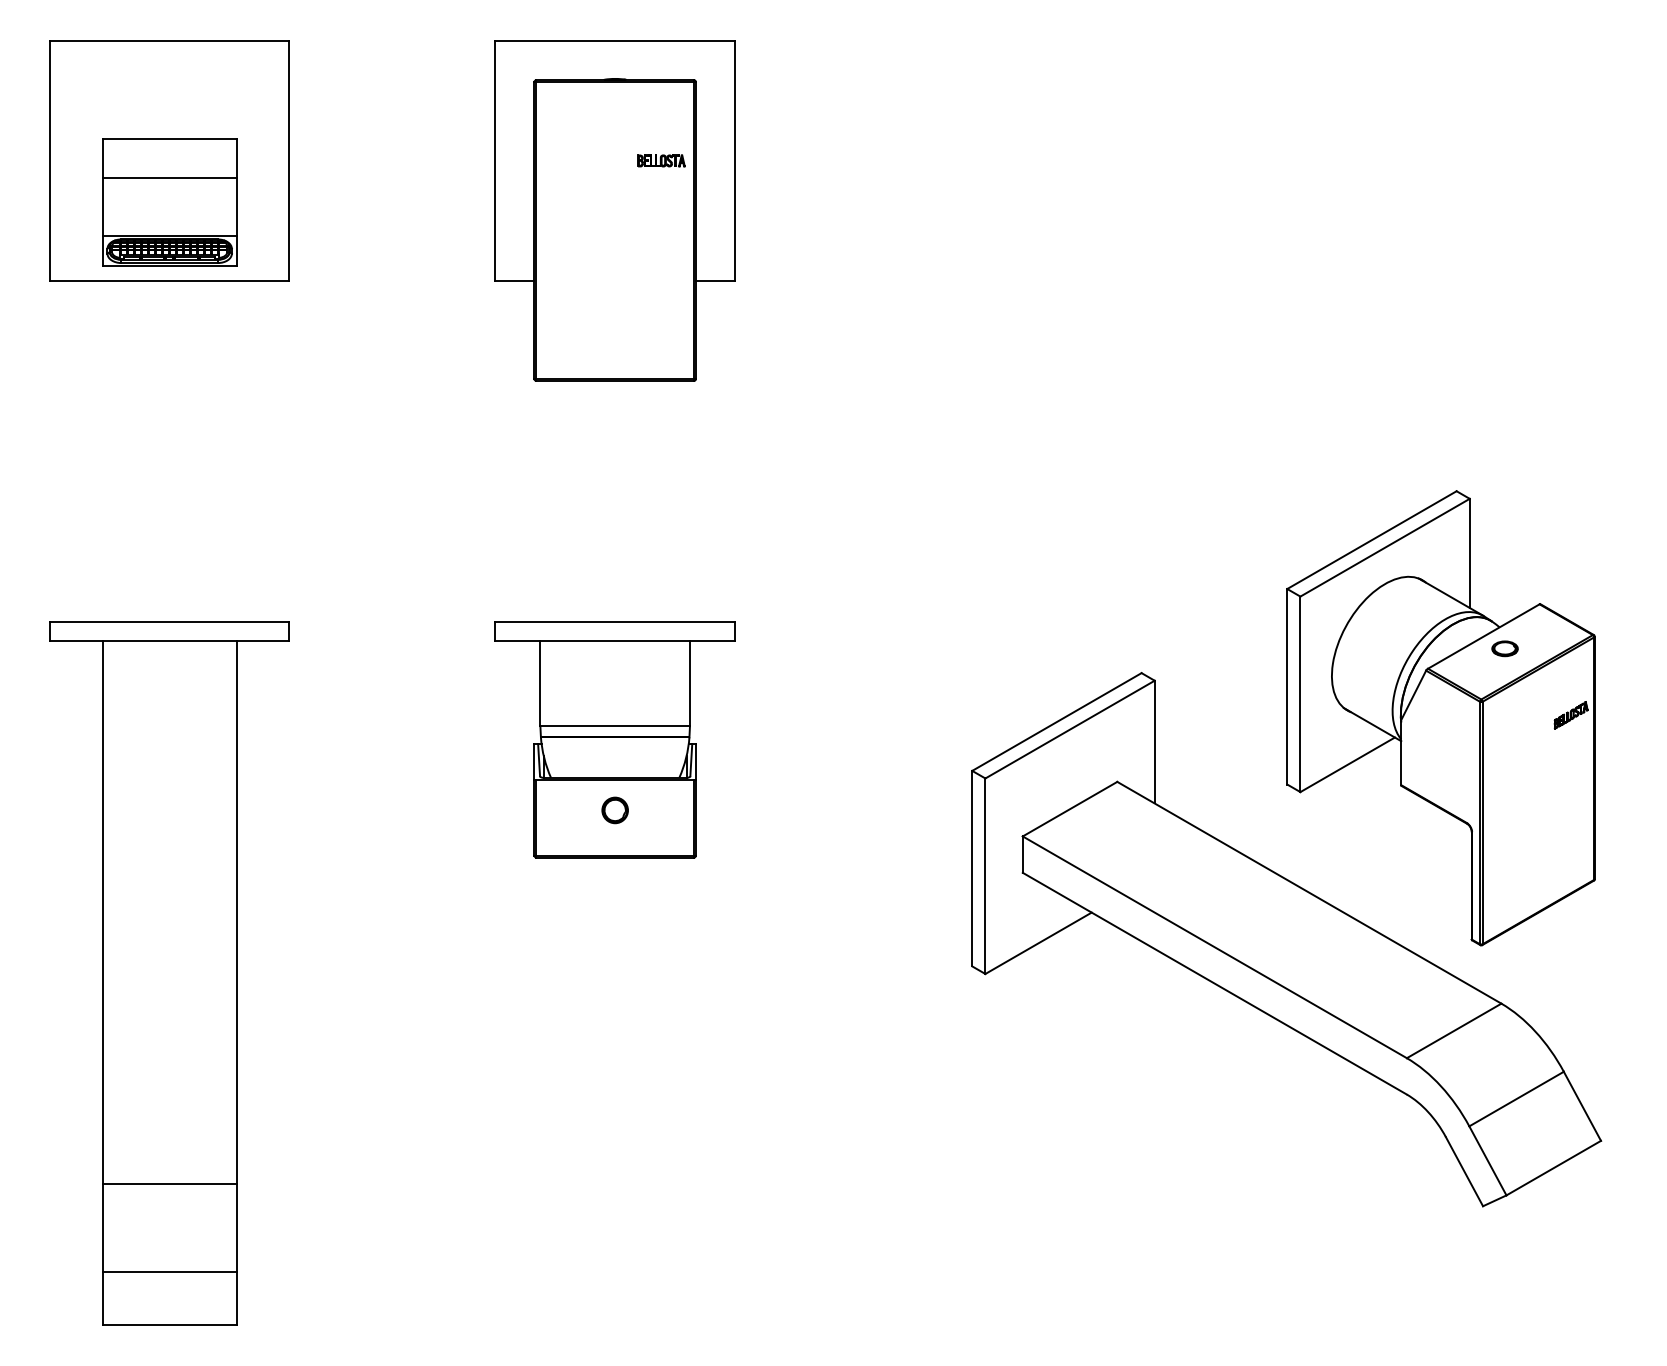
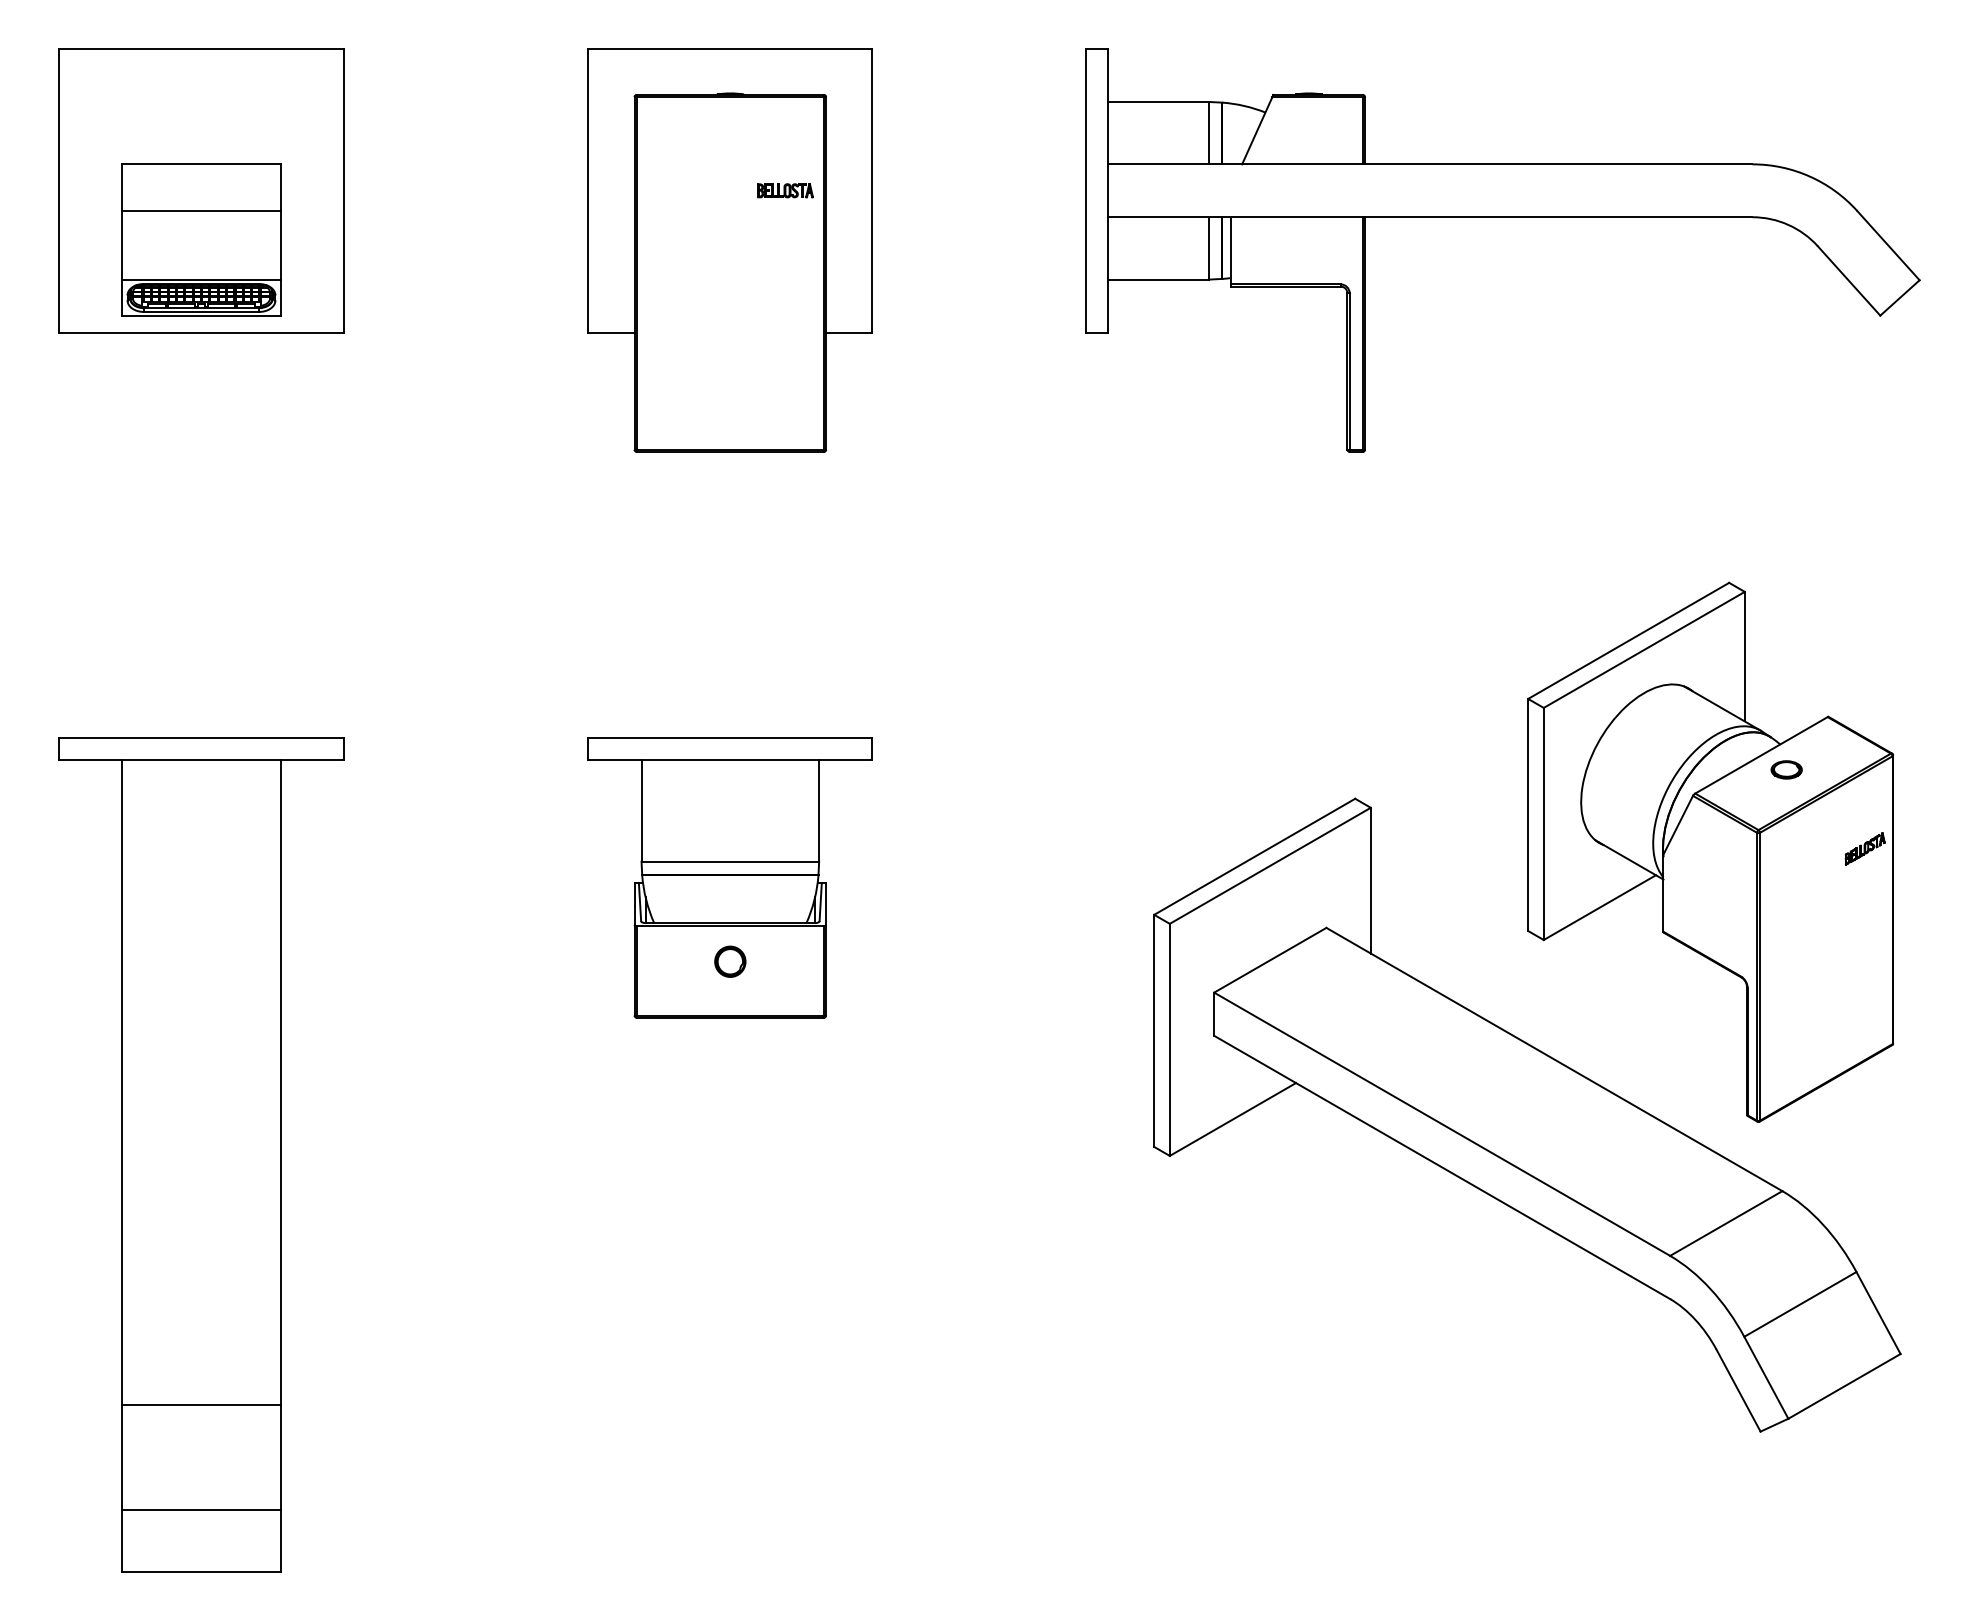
part: (1265, 183) -> (1502, 217), added

